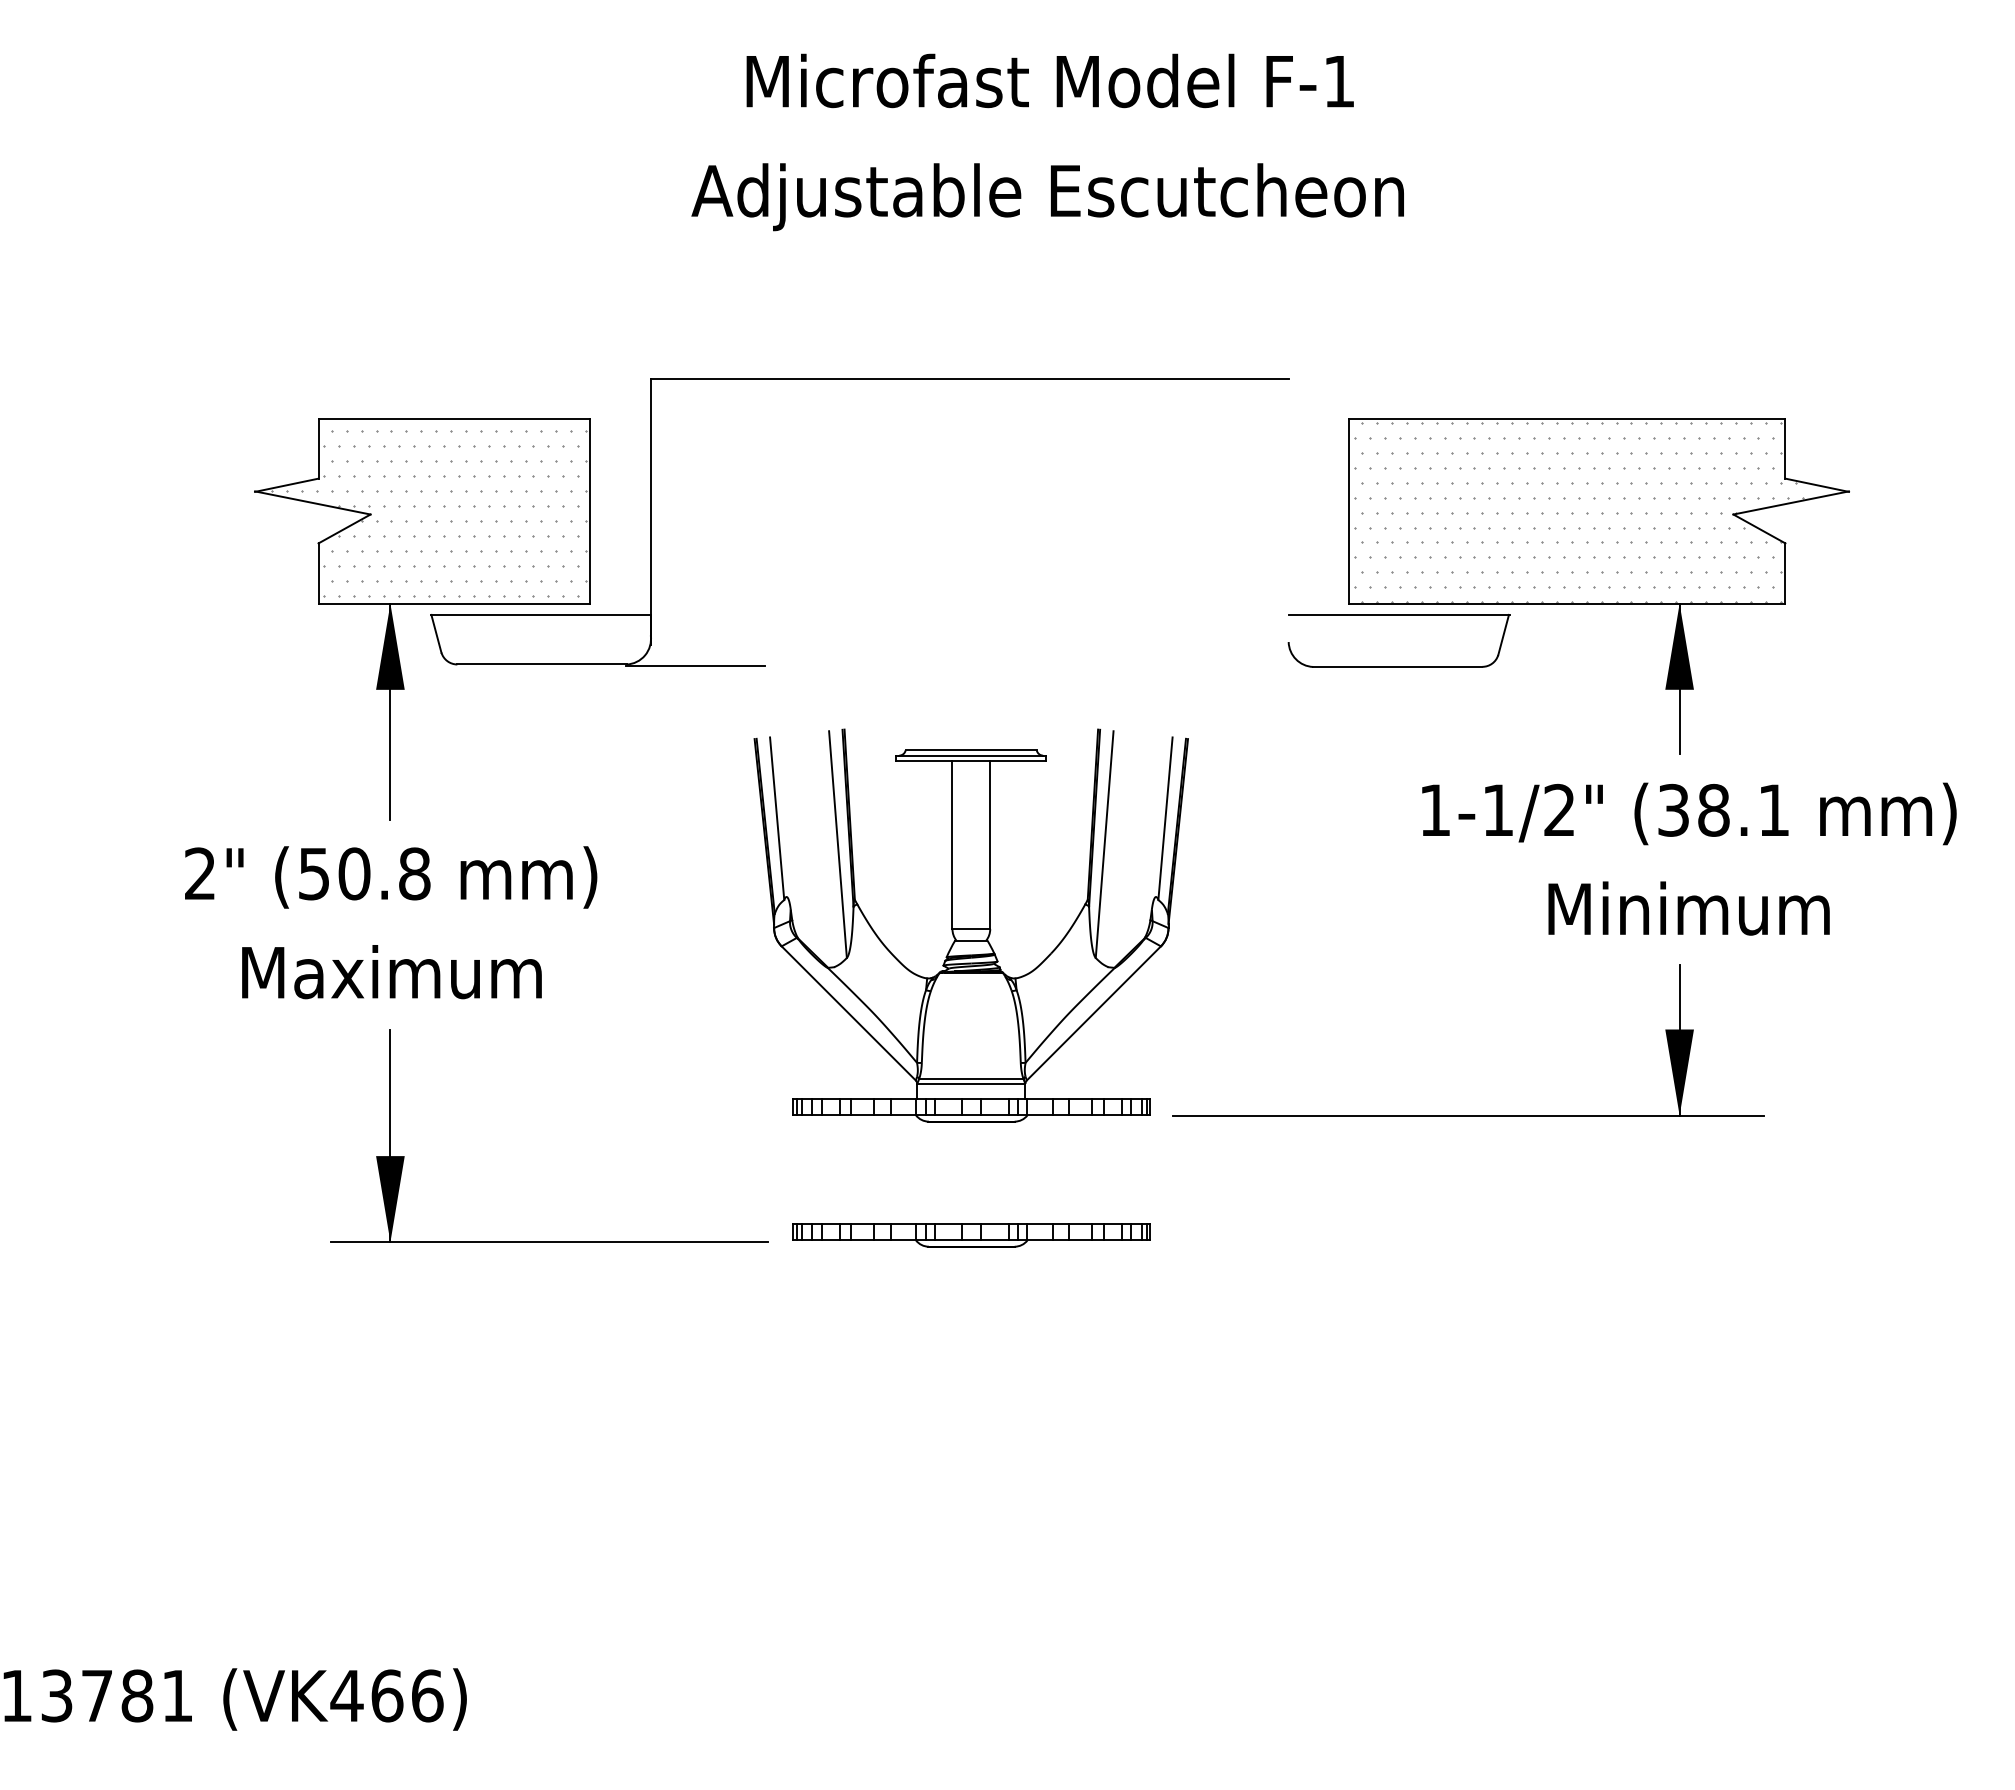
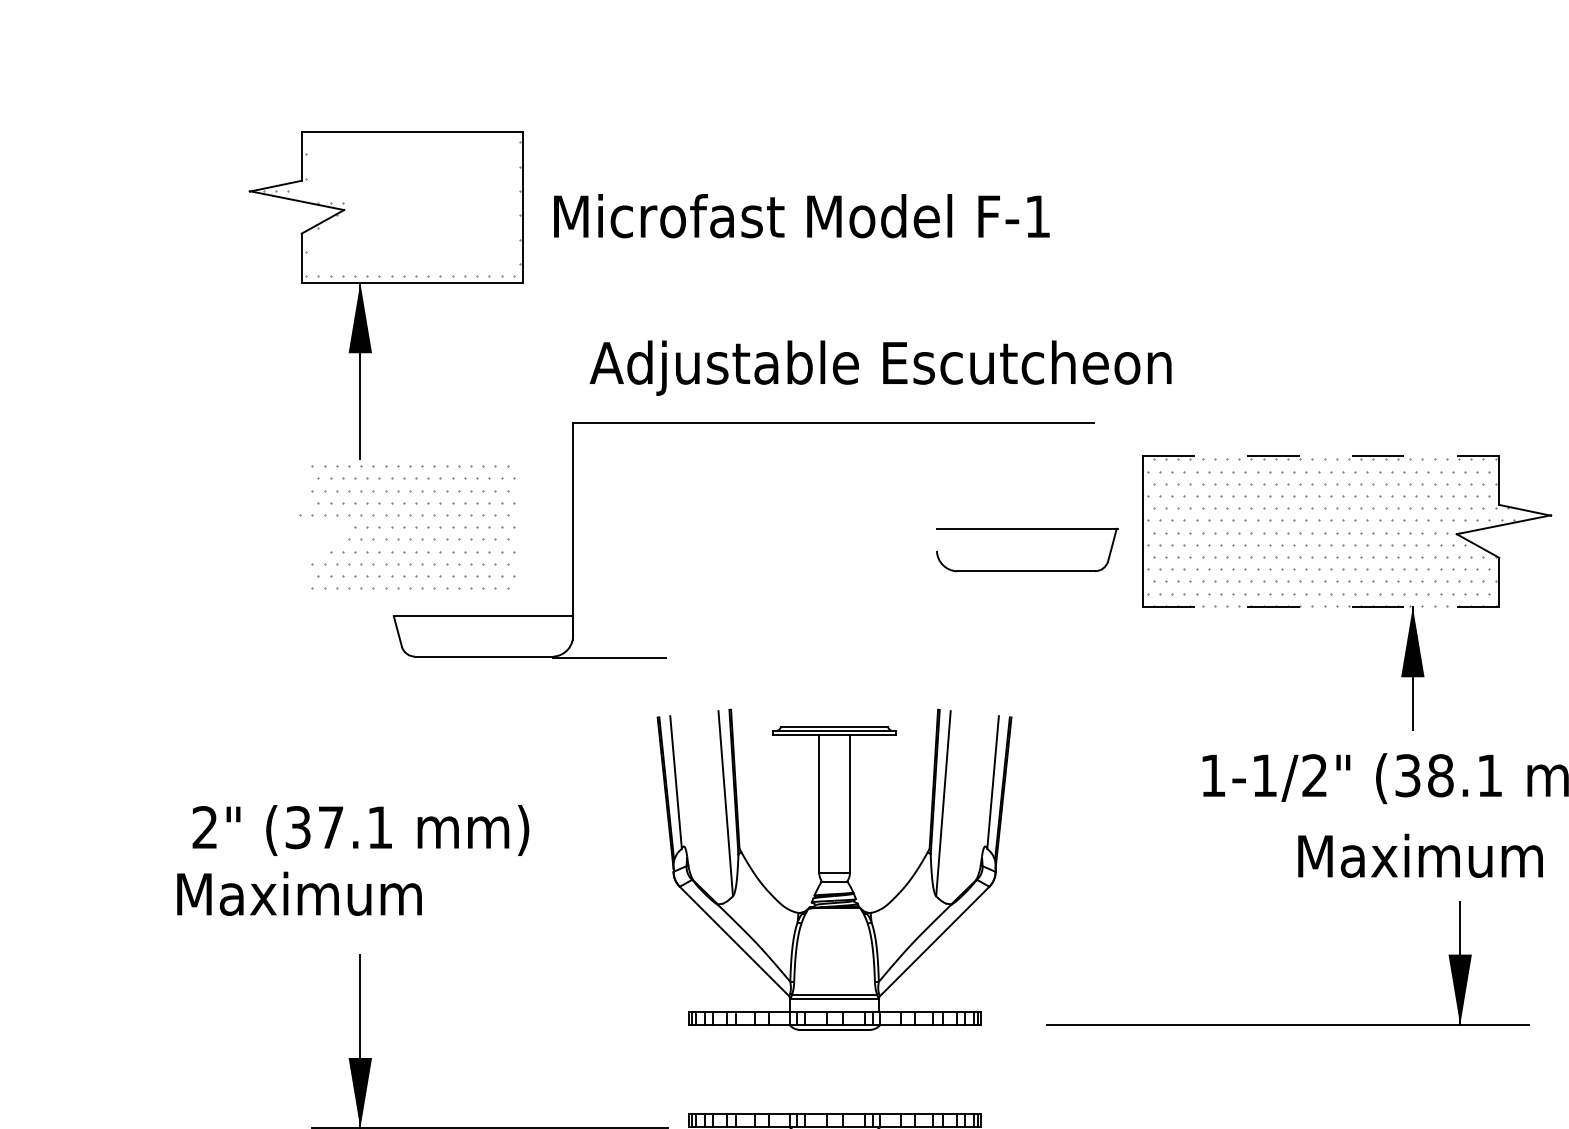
text: (1049, 80) -> (801, 215), moved
text: (1047, 197) -> (880, 368), moved
line: (1567, 418) -> (1321, 455), solid -> dashed
line: (1567, 603) -> (1321, 606), solid -> dashed
part: (422, 604) -> (386, 283), moved
part: (1398, 615) -> (1026, 529), moved
text: (364, 873) -> (339, 827), (50.8 -> (37.1
text: (1688, 908) -> (1420, 855), Minimum -> Maximum
text: (391, 972) -> (299, 894), moved
part: (1468, 1115) -> (1287, 1024), moved

